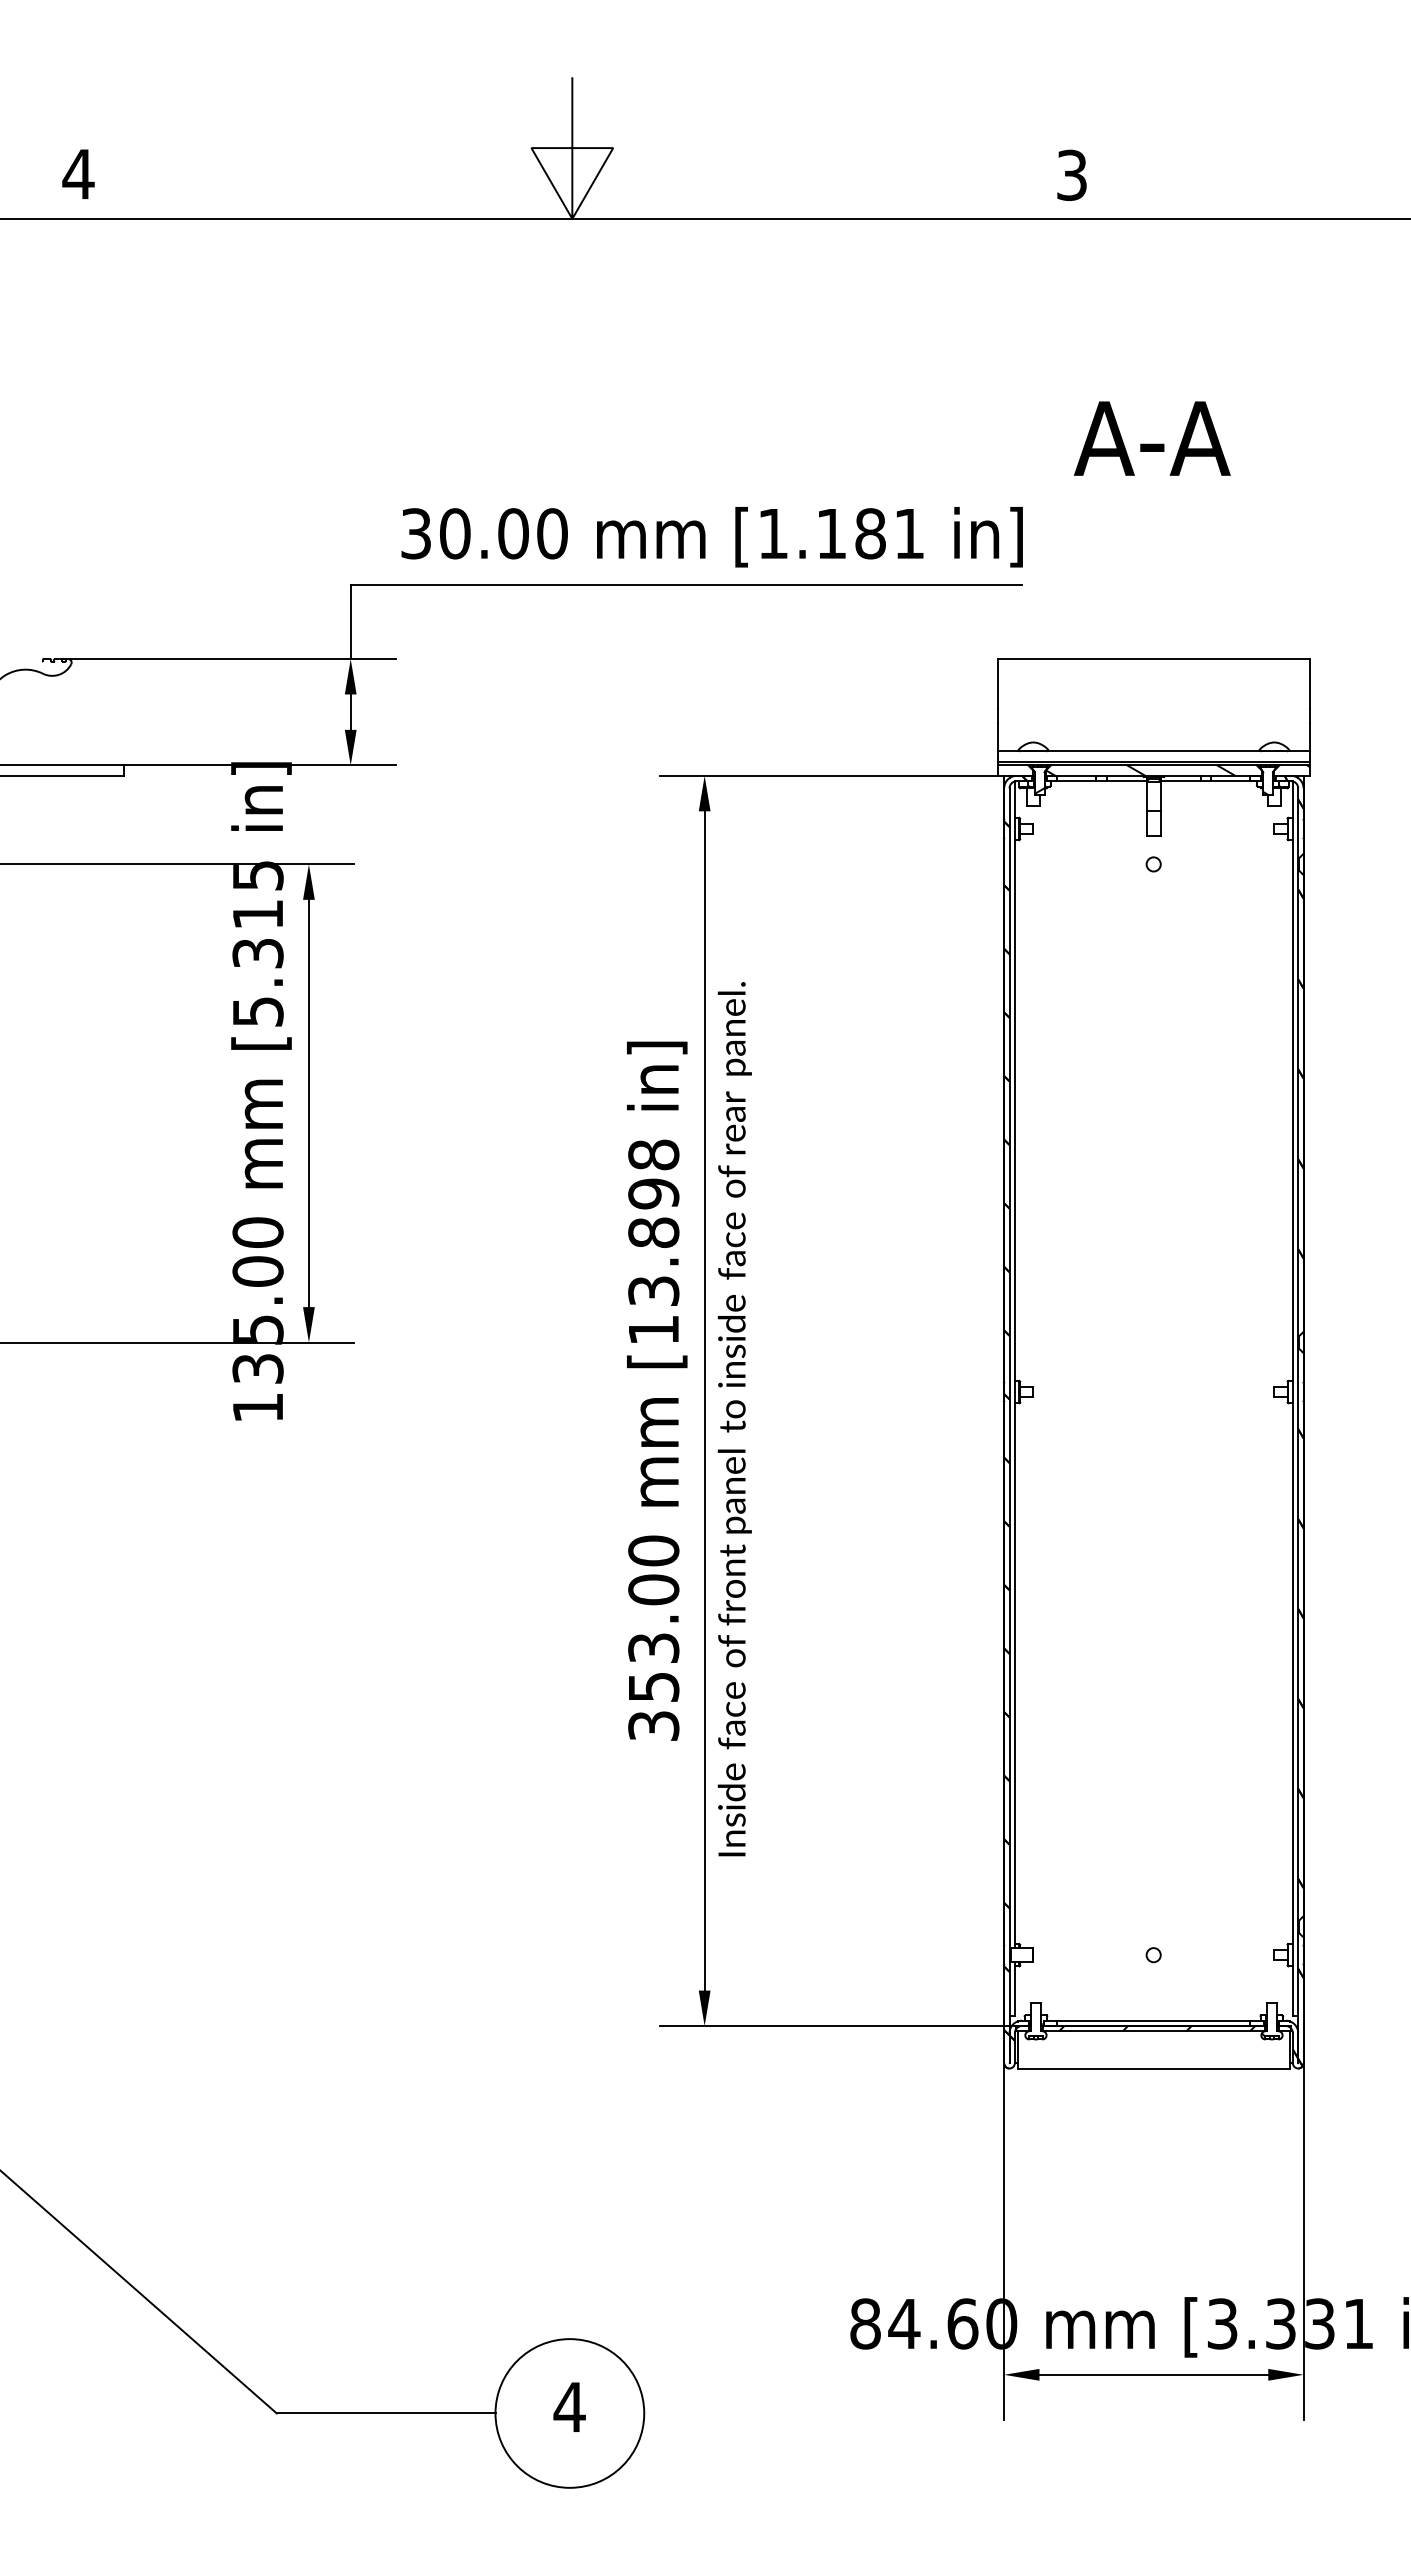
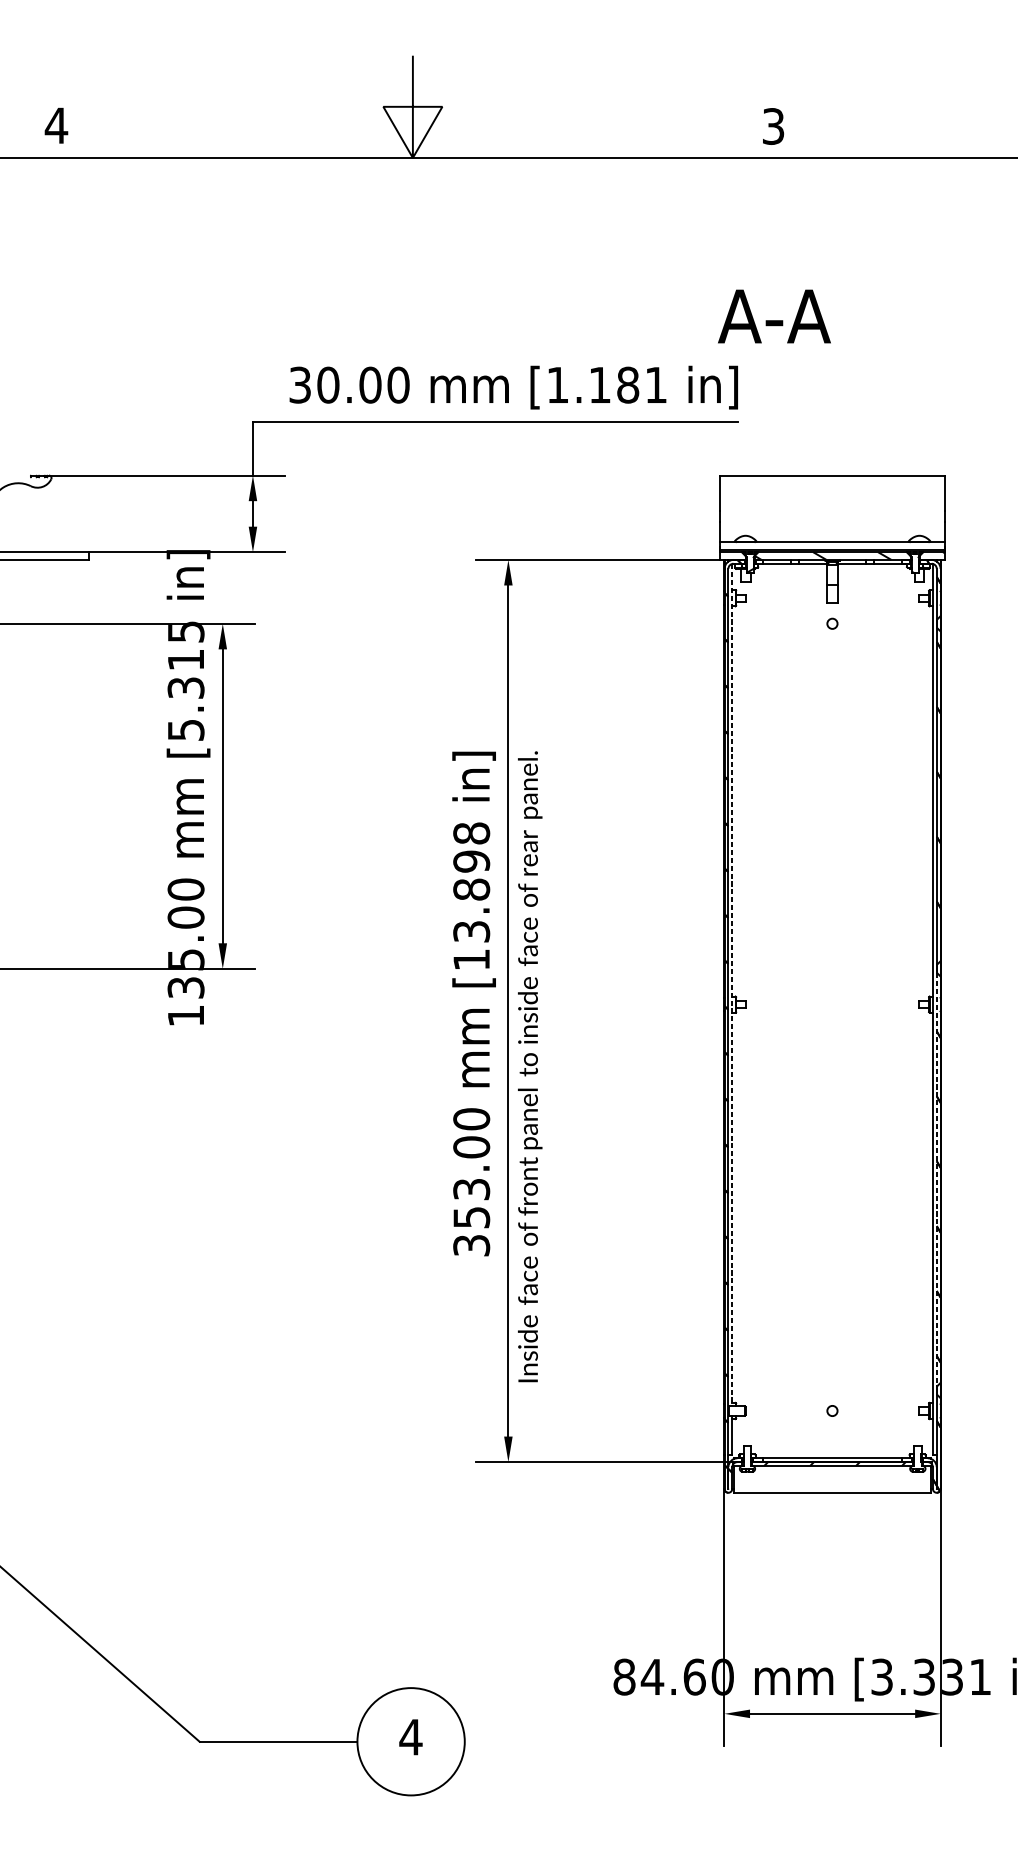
text: (1152, 438) -> (774, 316), moved
line: (1014, 1365) -> (732, 985), solid -> dashed
text: (734, 1419) -> (529, 1066), moved
line: (1298, 1634) -> (936, 1179), solid -> dashed

